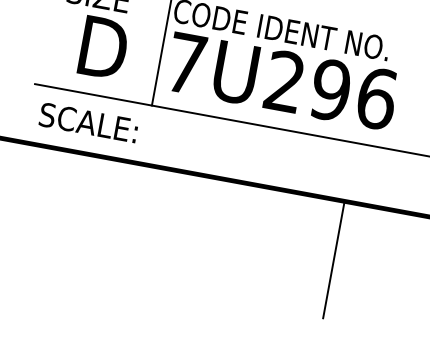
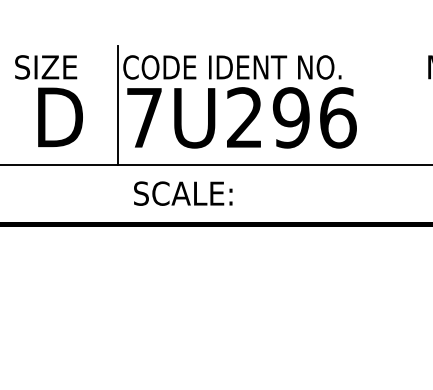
text: (89, 122) -> (183, 193), moved
line: (334, 259) -> (325, 283), removed

